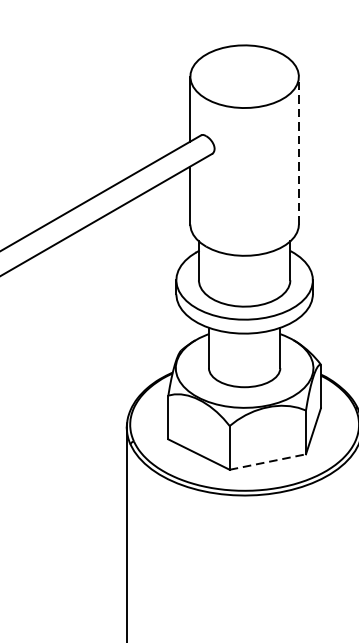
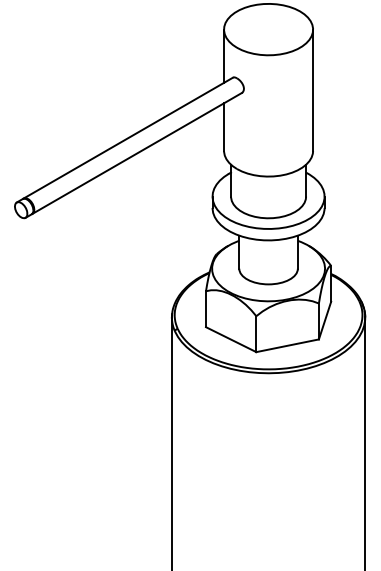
line: (299, 150) -> (313, 90), dashed -> solid
line: (267, 461) -> (287, 345), dashed -> solid

